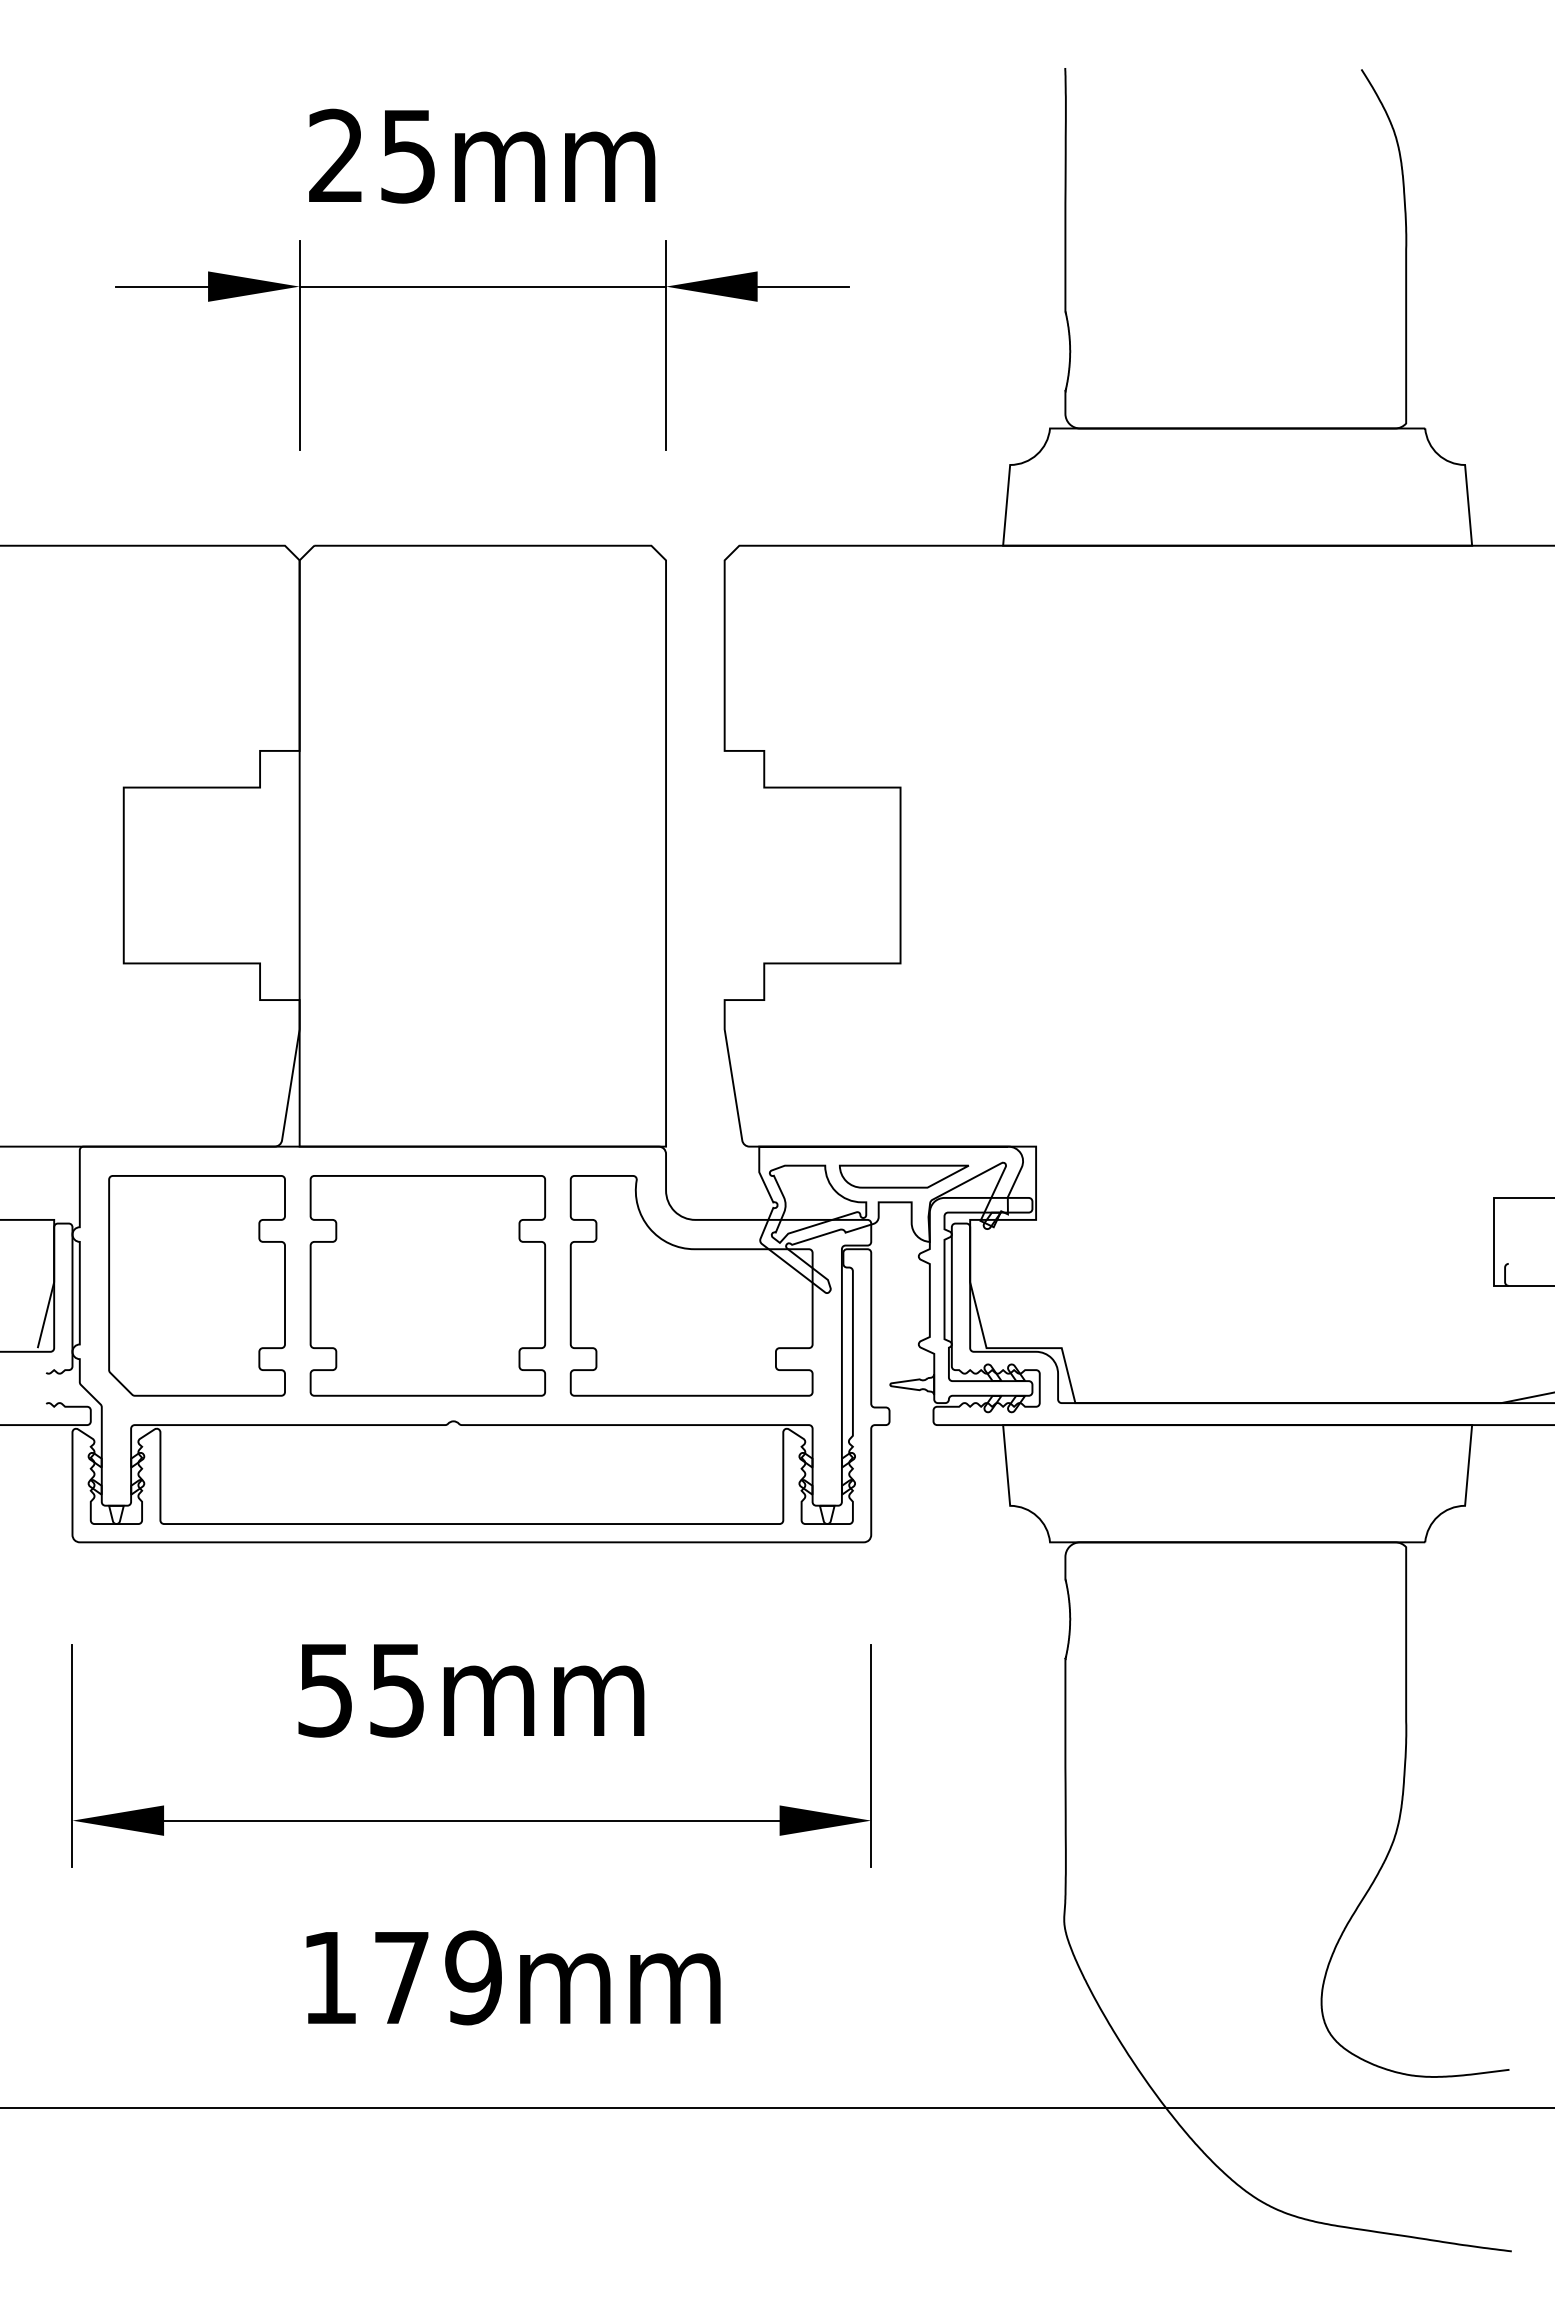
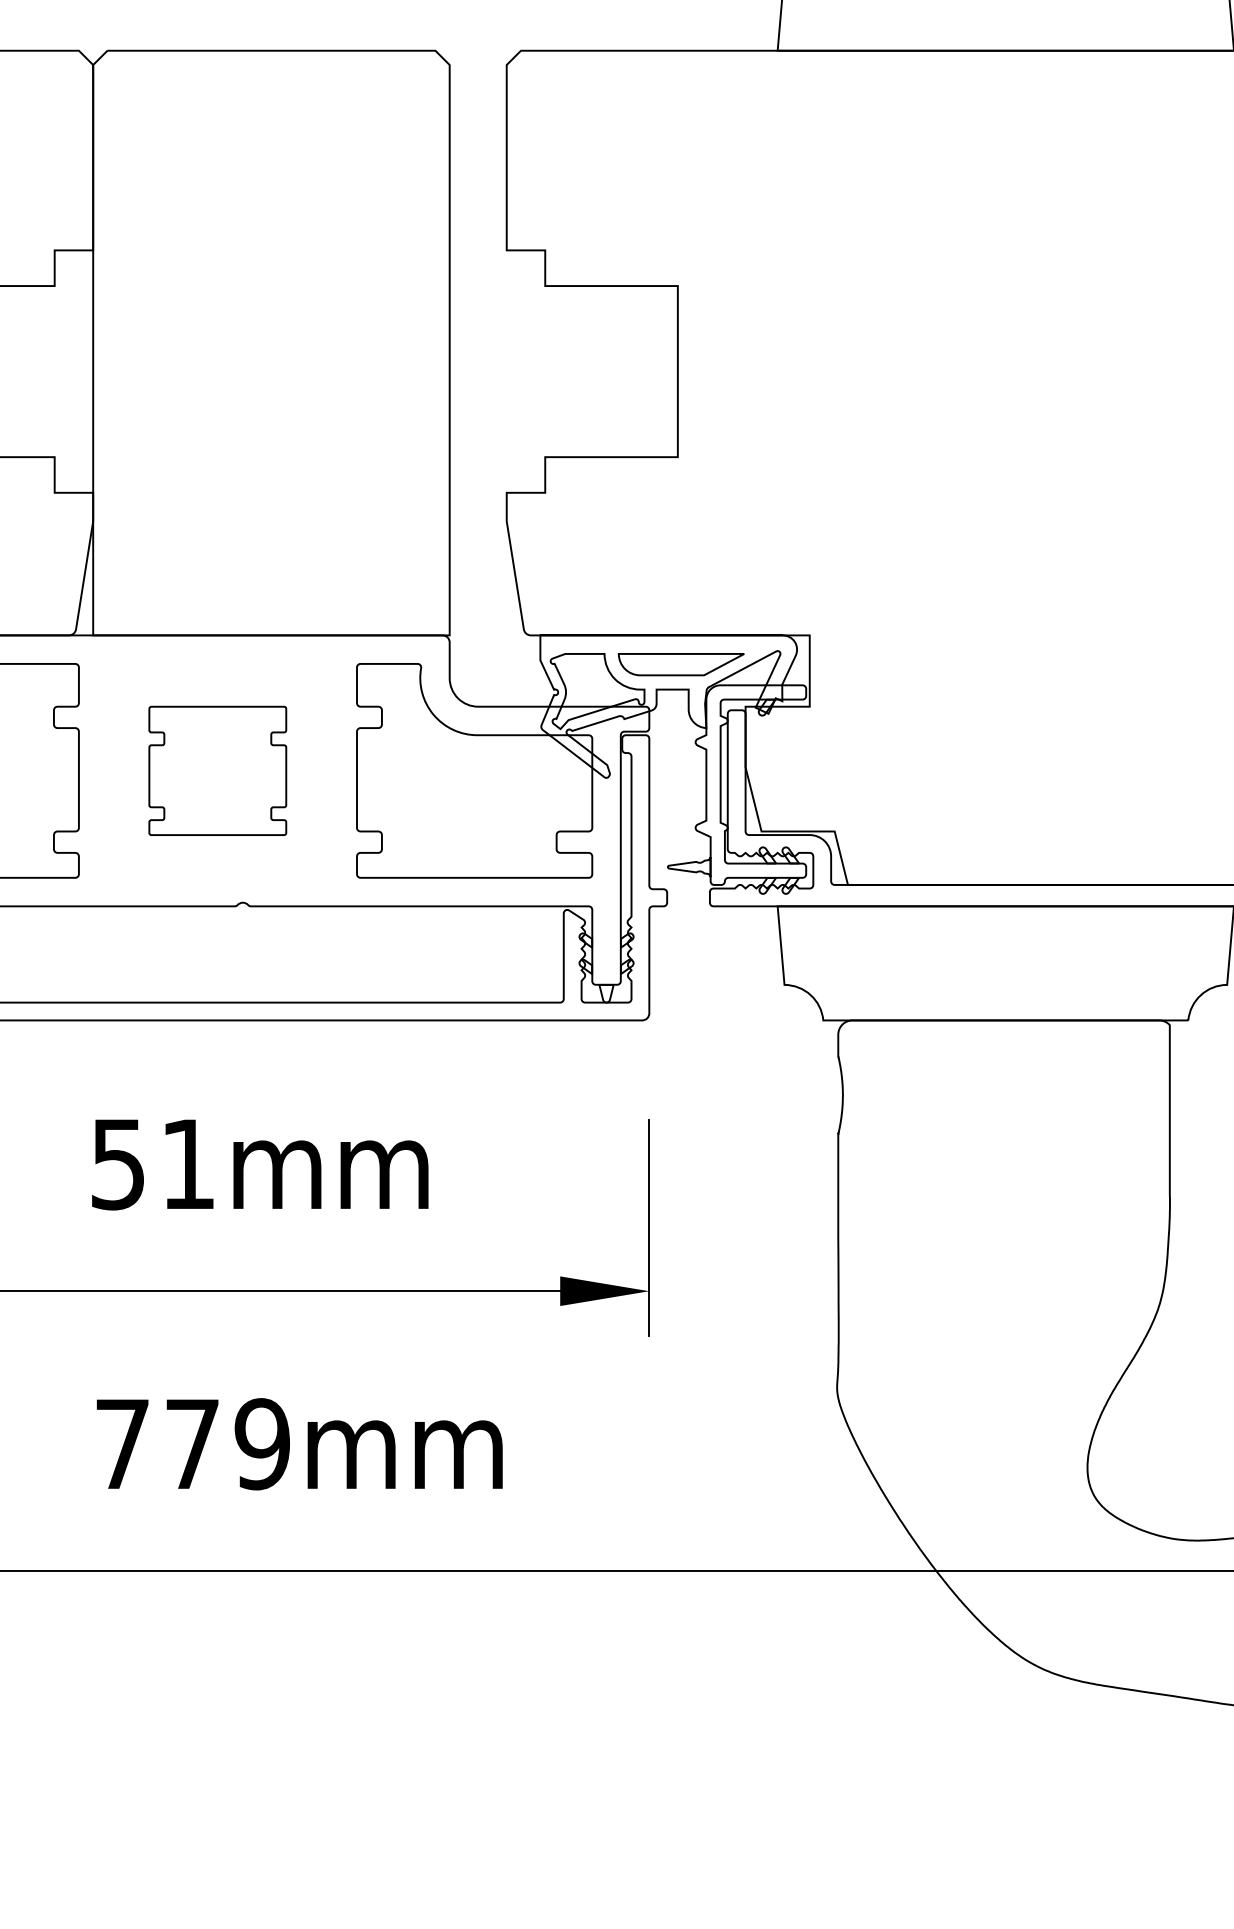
part: (427, 1285) -> (217, 770), size x0.6
text: (396, 1690) -> (187, 1164), 55mm -> 51mm
text: (329, 1977) -> (122, 1443), 179mm -> 779mm

